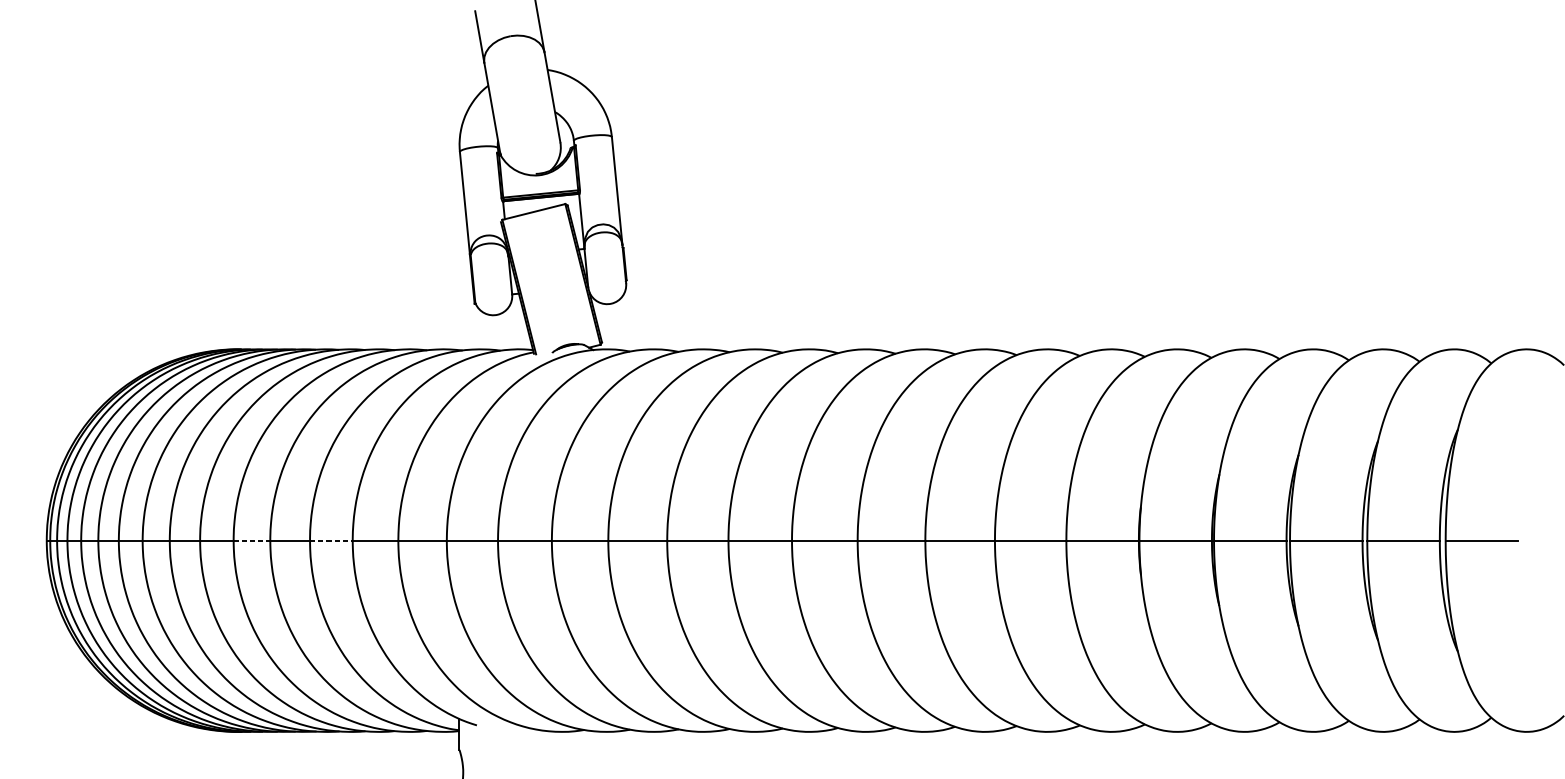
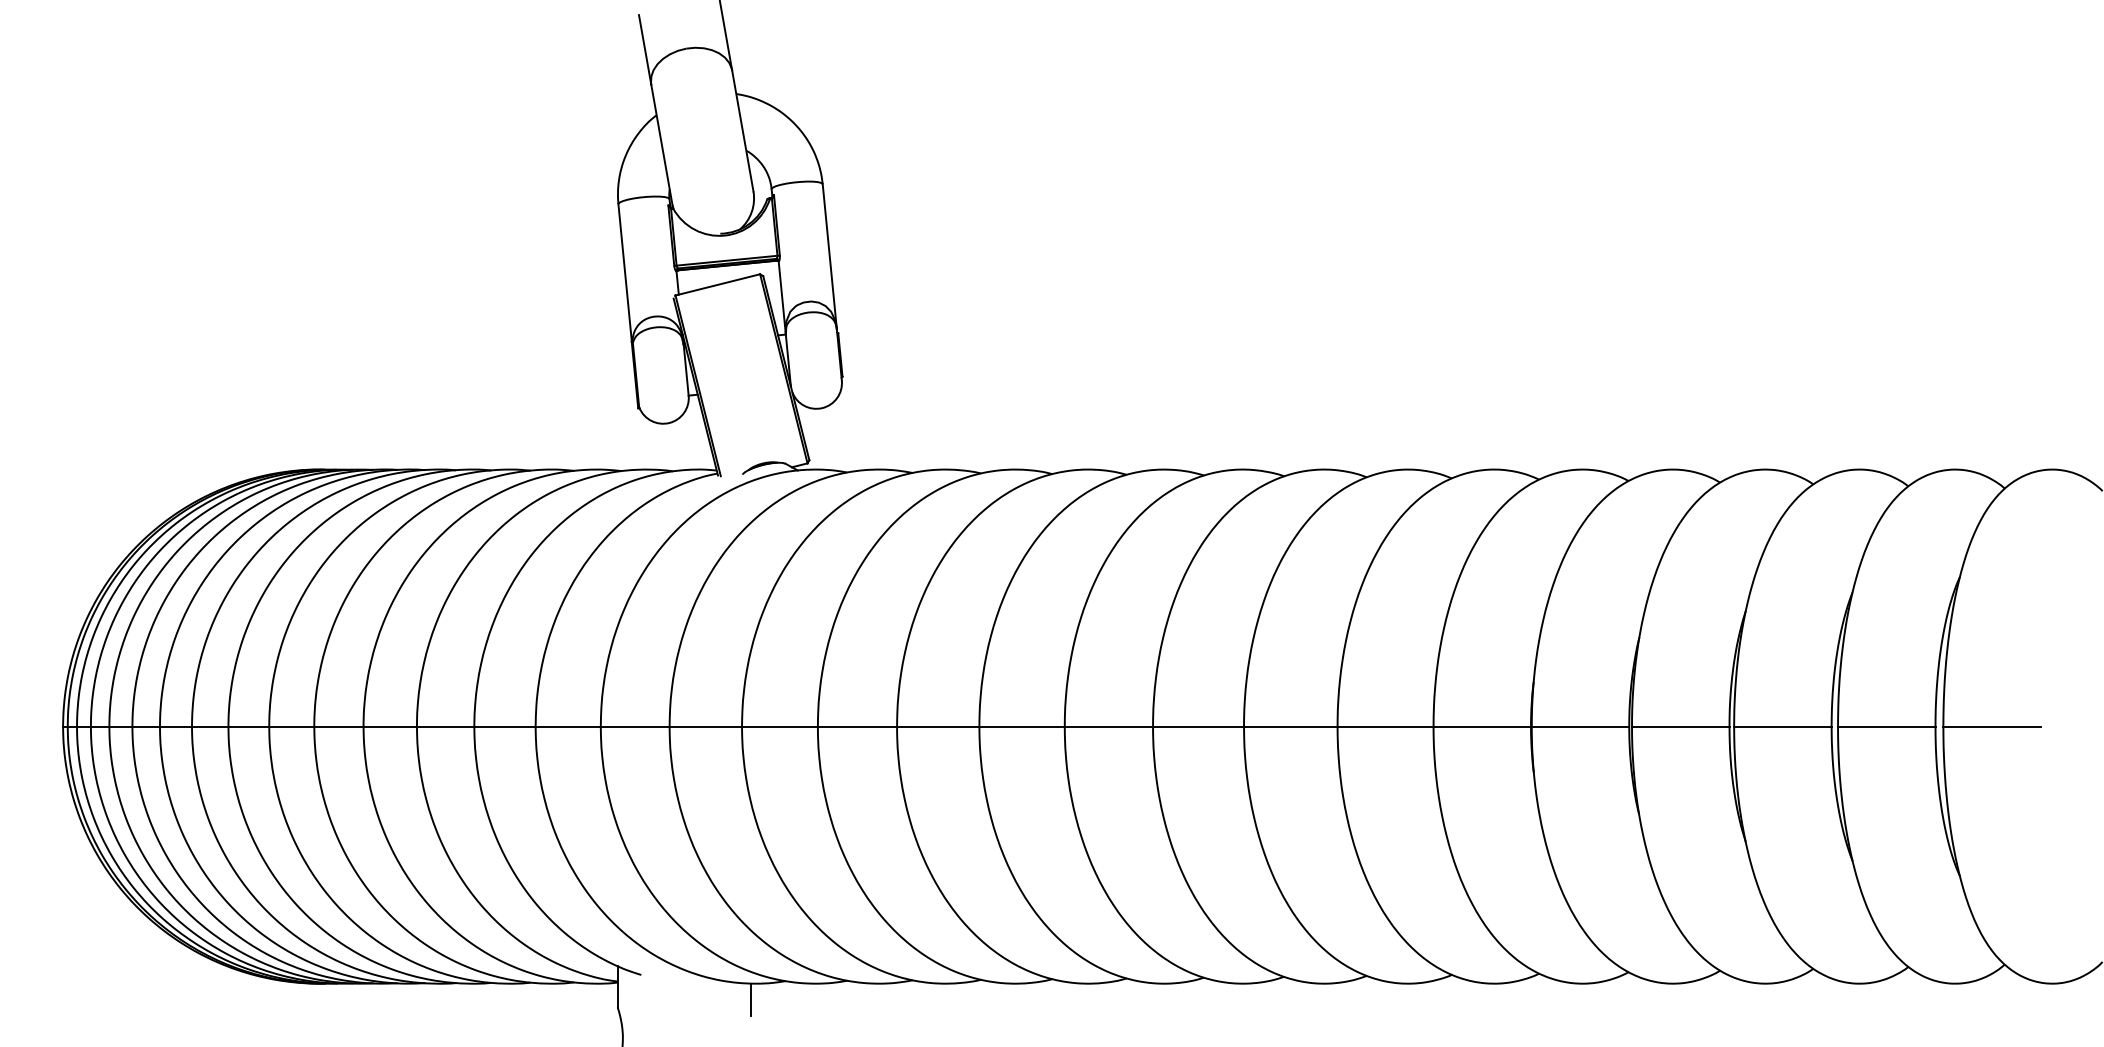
line: (251, 540) -> (338, 726), dashed -> solid
line: (331, 540) -> (445, 726), dashed -> solid
line: (558, 743) -> (751, 999), added

